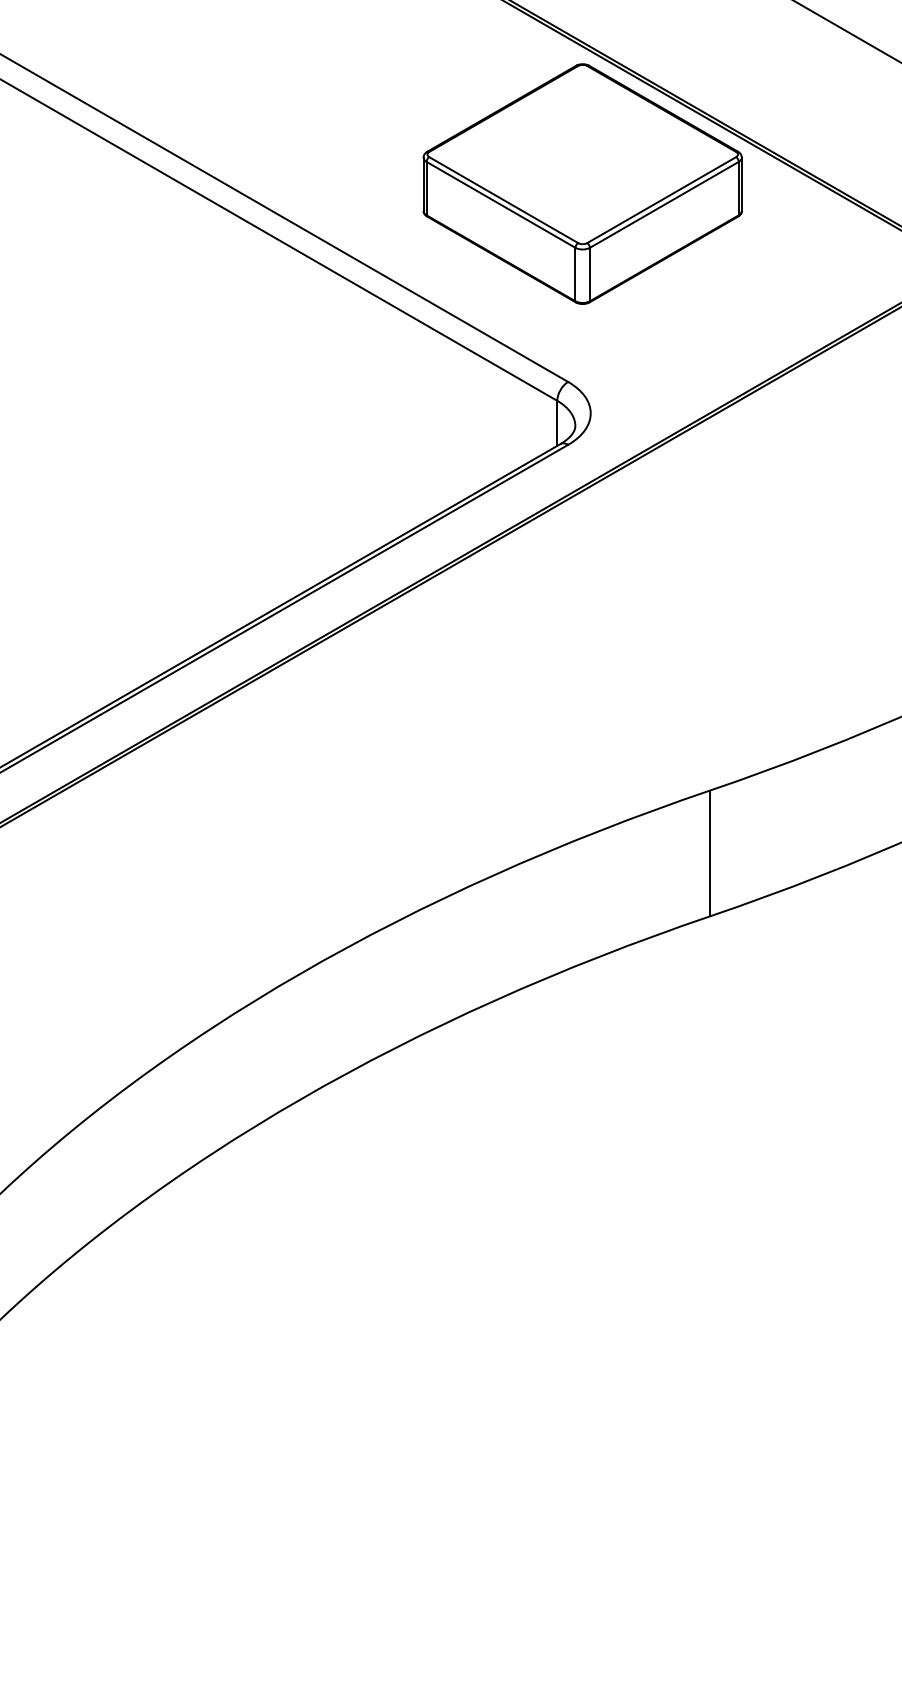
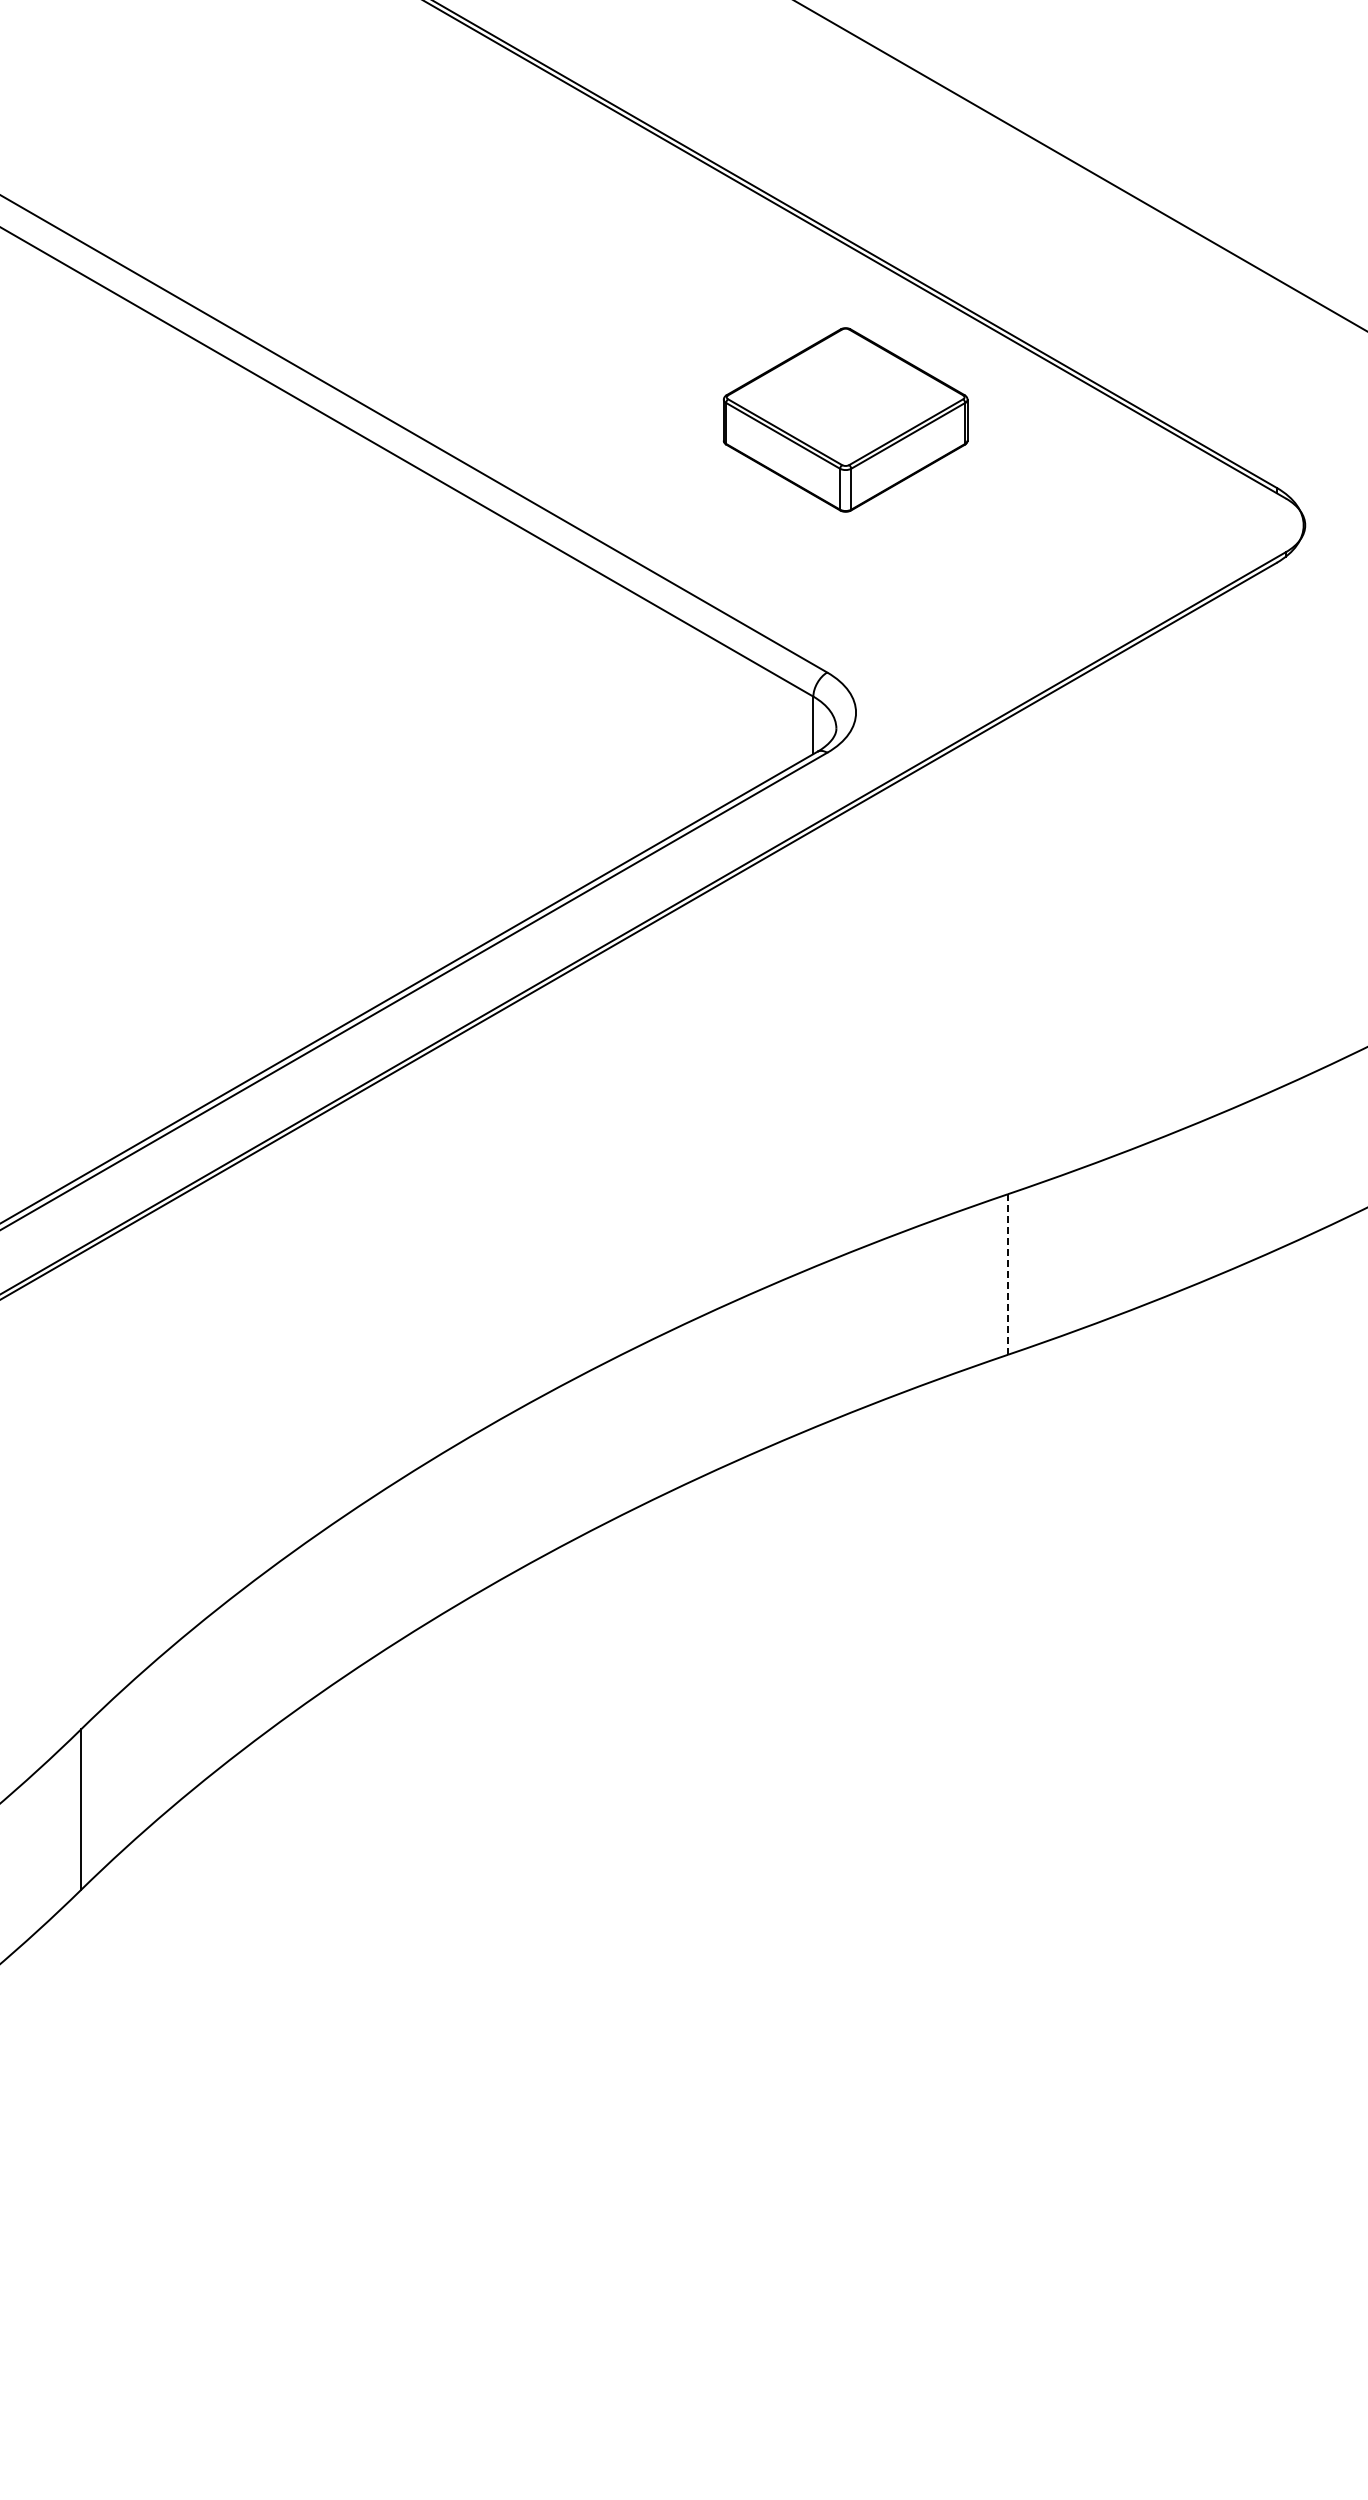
part: (582, 183) -> (845, 419), size x0.6
line: (709, 854) -> (1007, 1275), solid -> dashed

